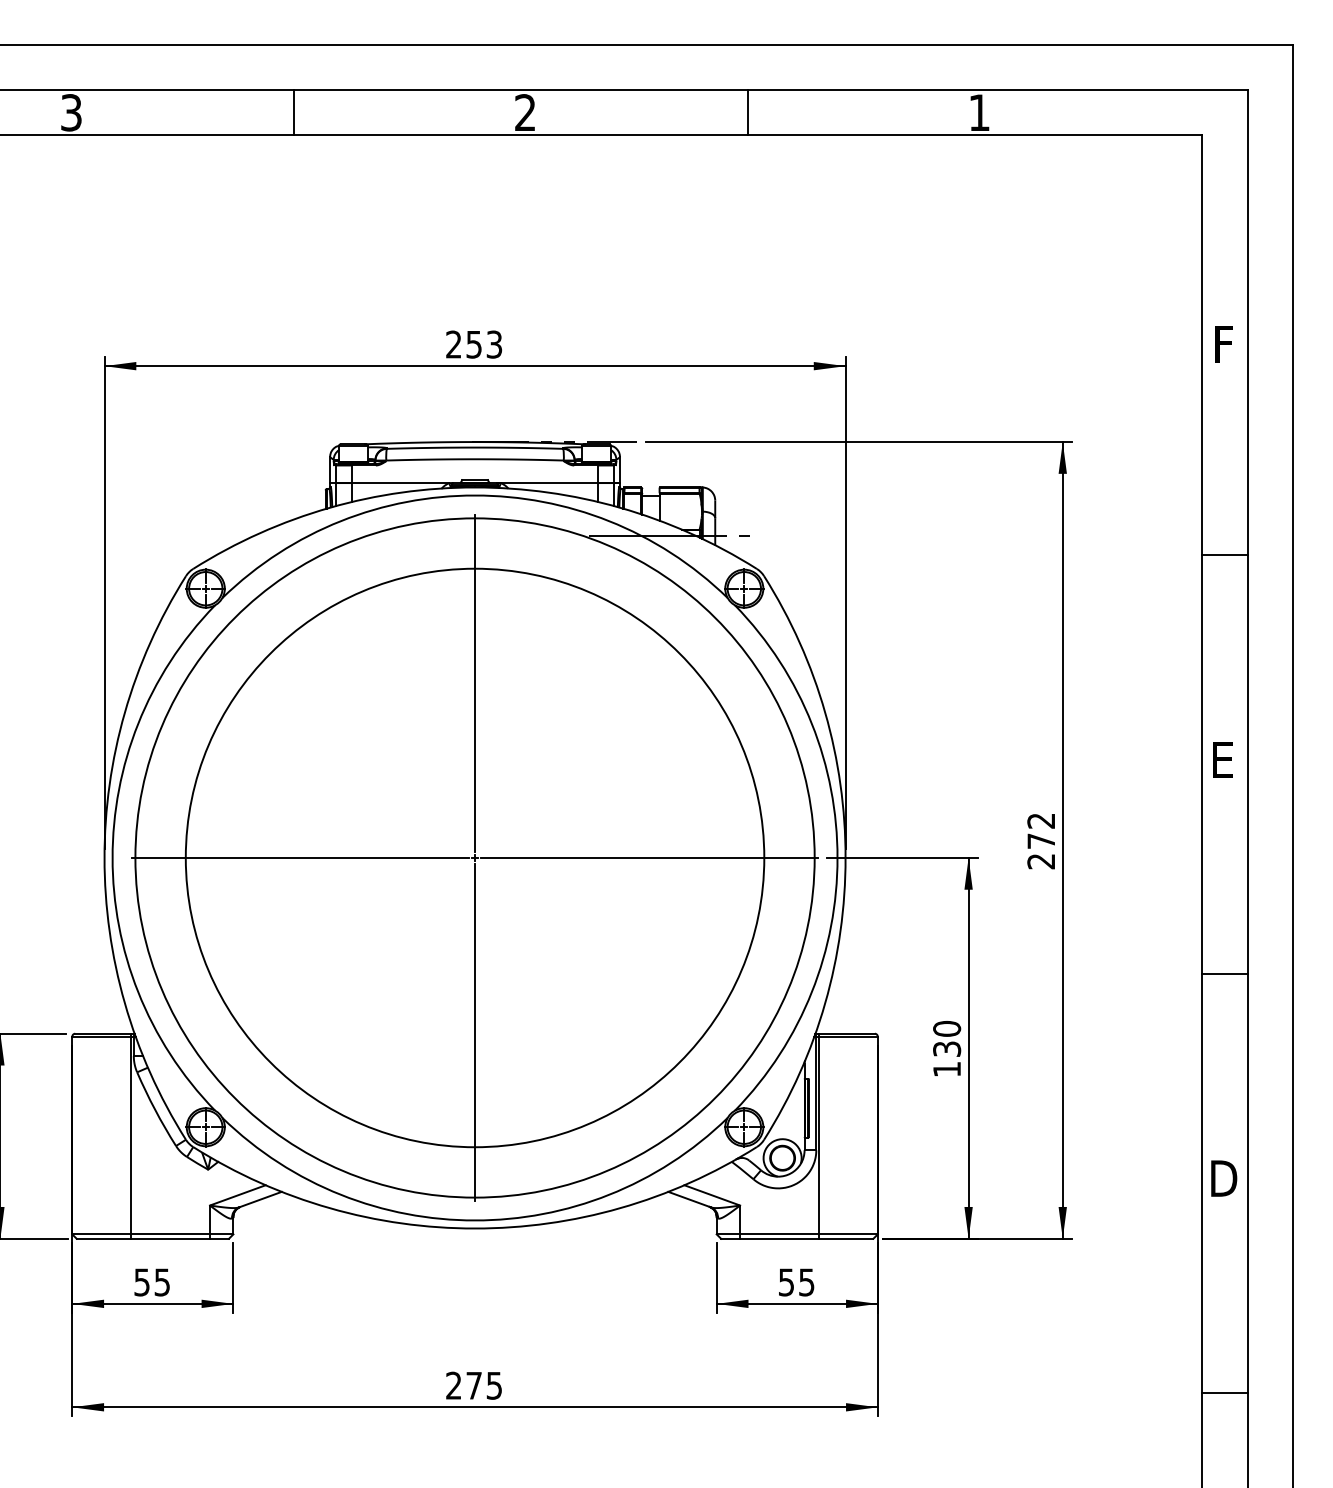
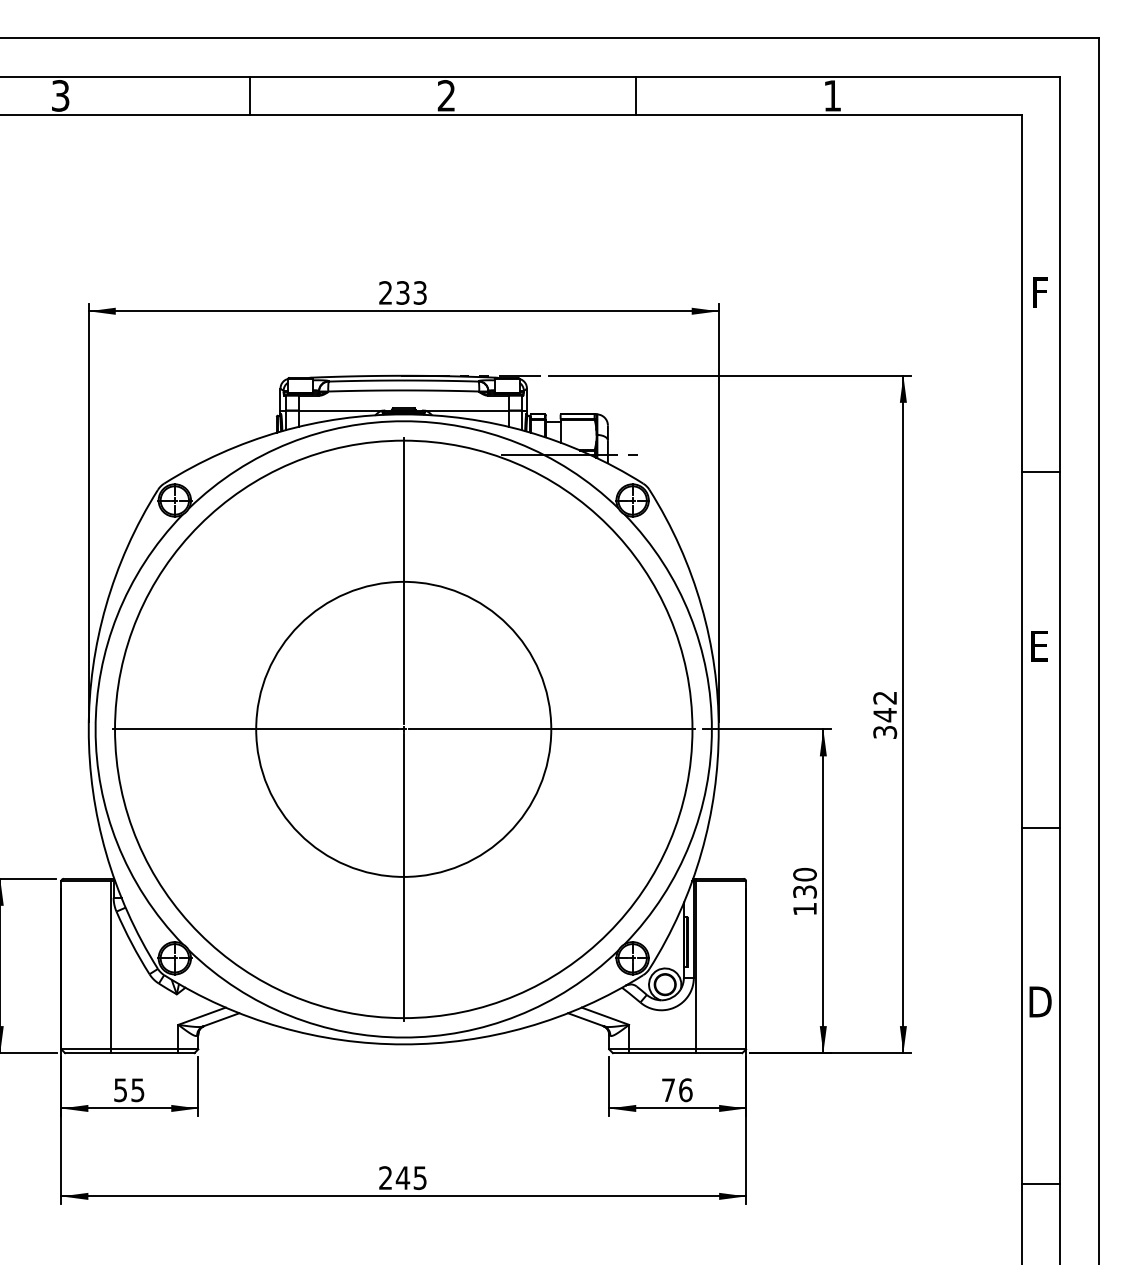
text: (474, 344) -> (403, 292), 253 -> 233
text: (1041, 851) -> (885, 723), 272 -> 342
circle: (474, 858) -> (403, 729), size x0.6
text: (797, 1282) -> (677, 1090), 55 -> 76
text: (473, 1385) -> (402, 1177), 275 -> 245

